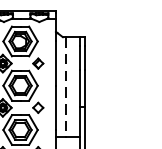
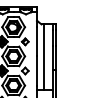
line: (65, 87) -> (43, 57), dashed -> solid

